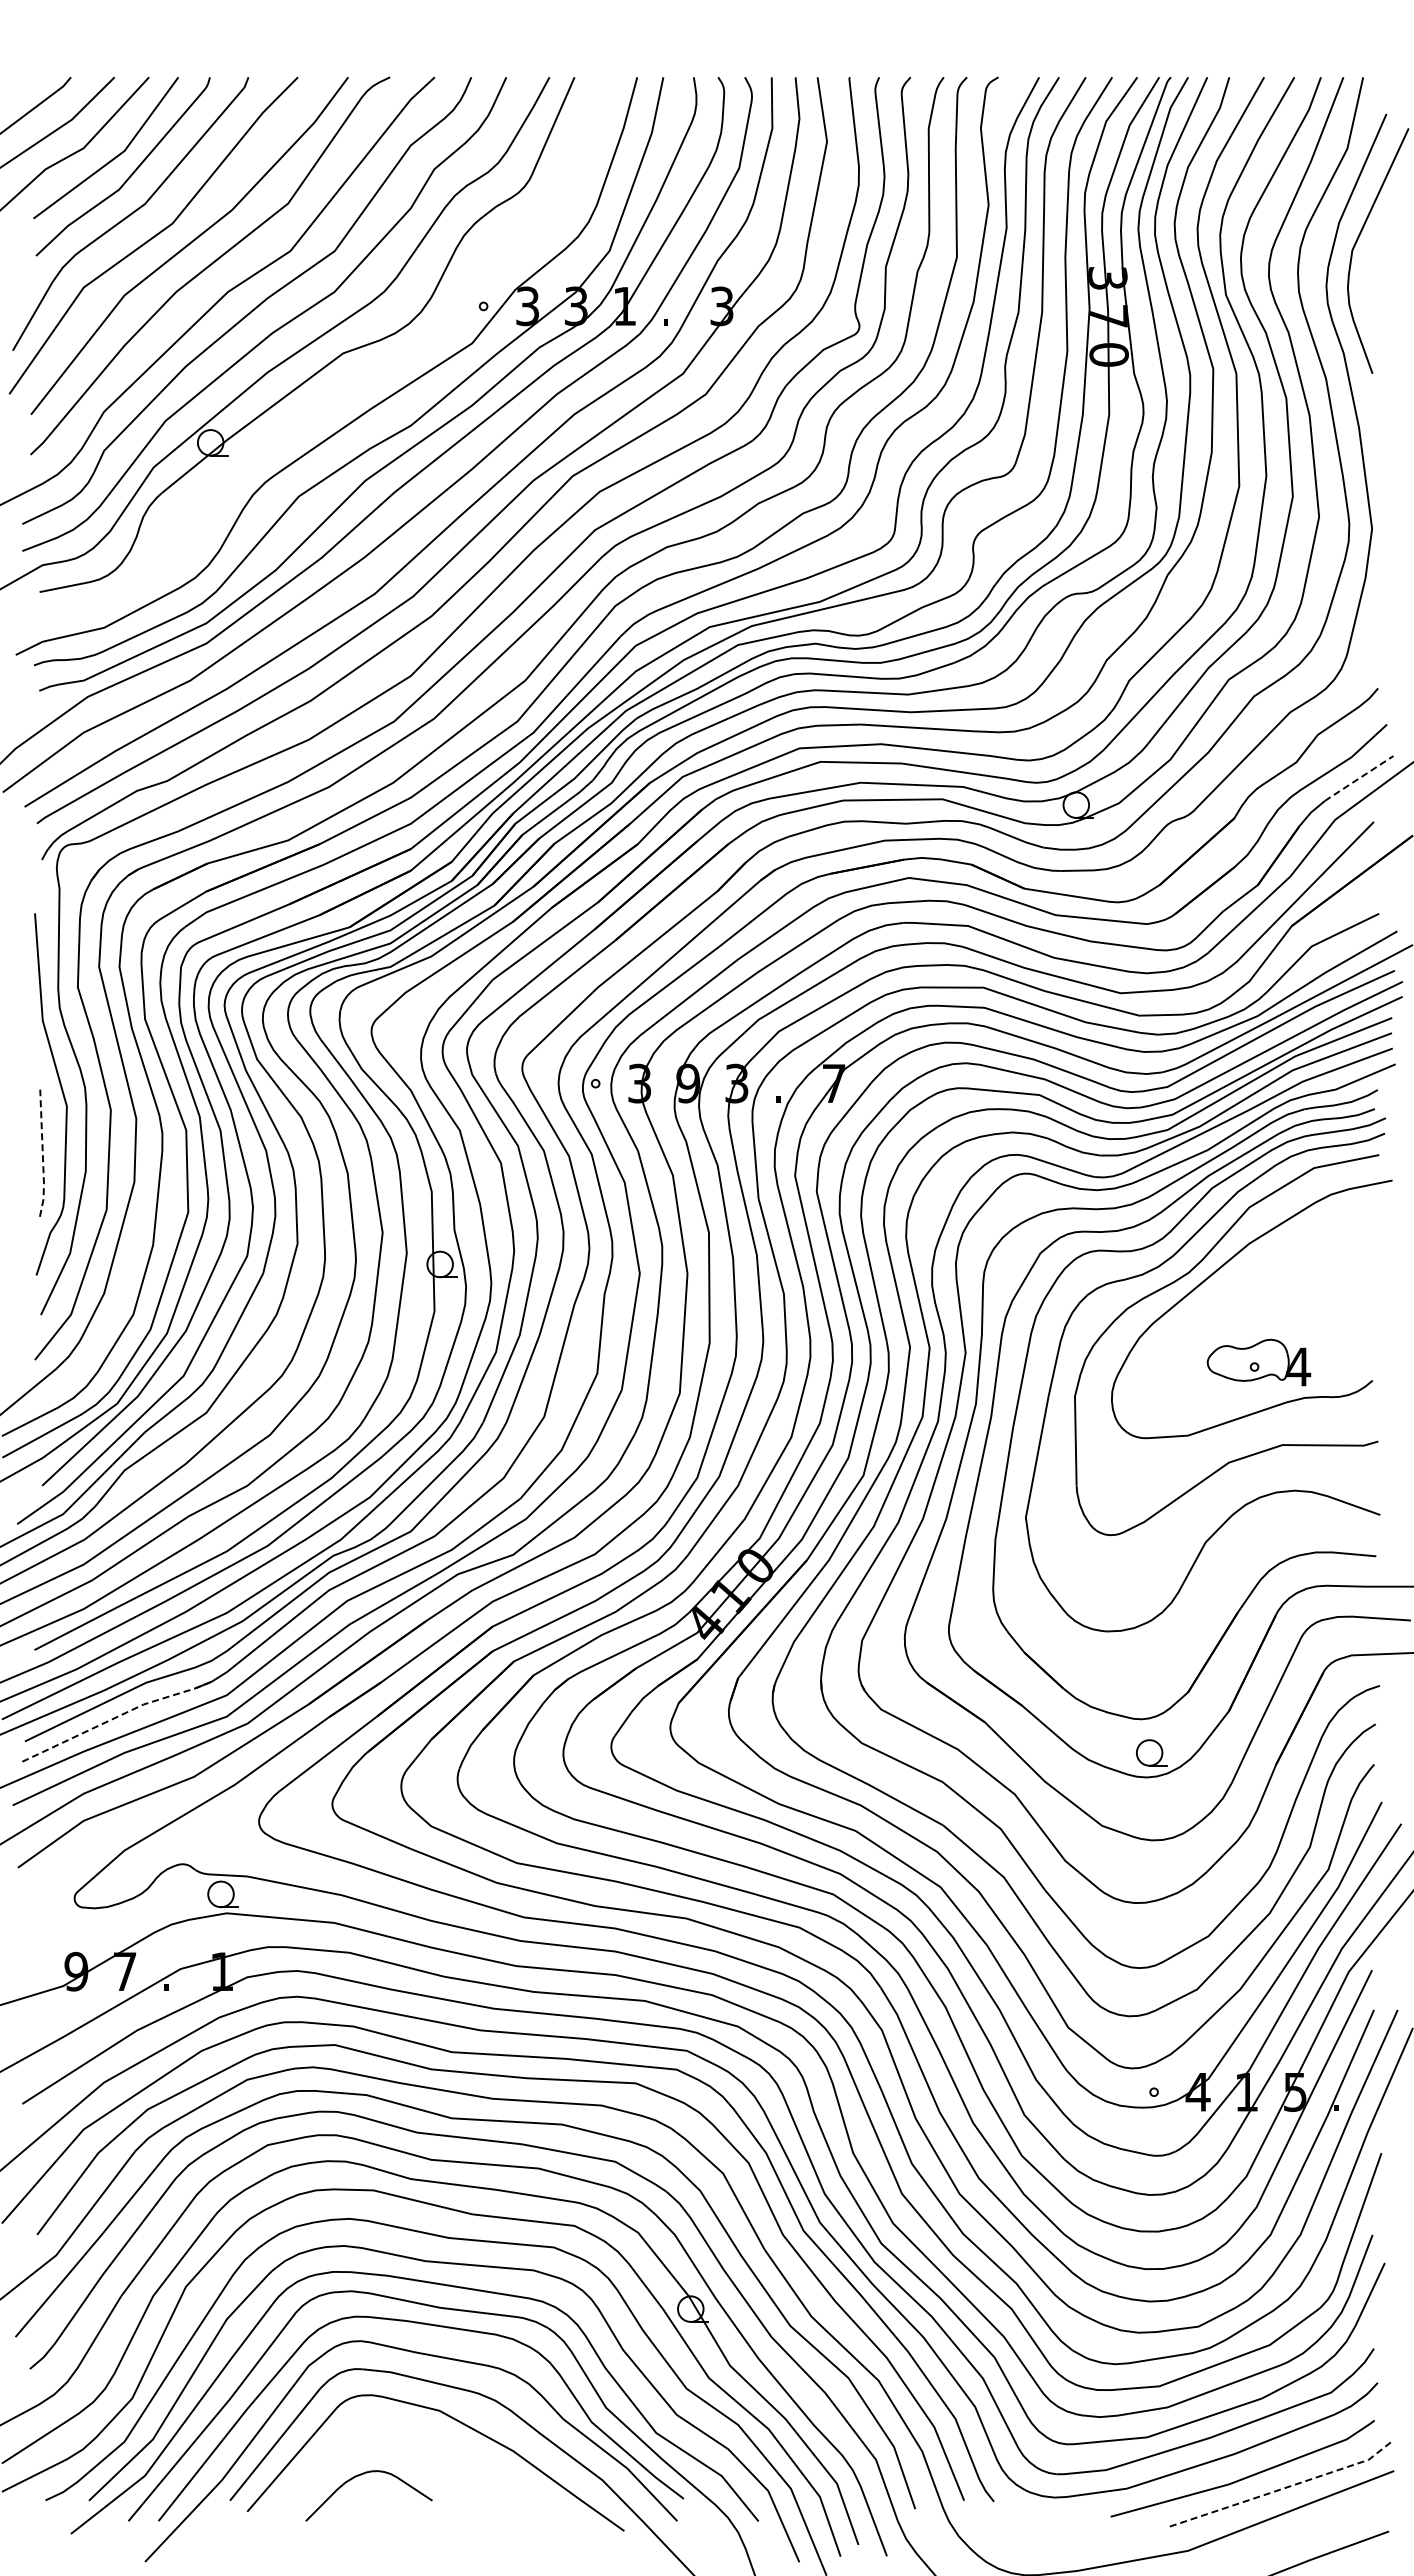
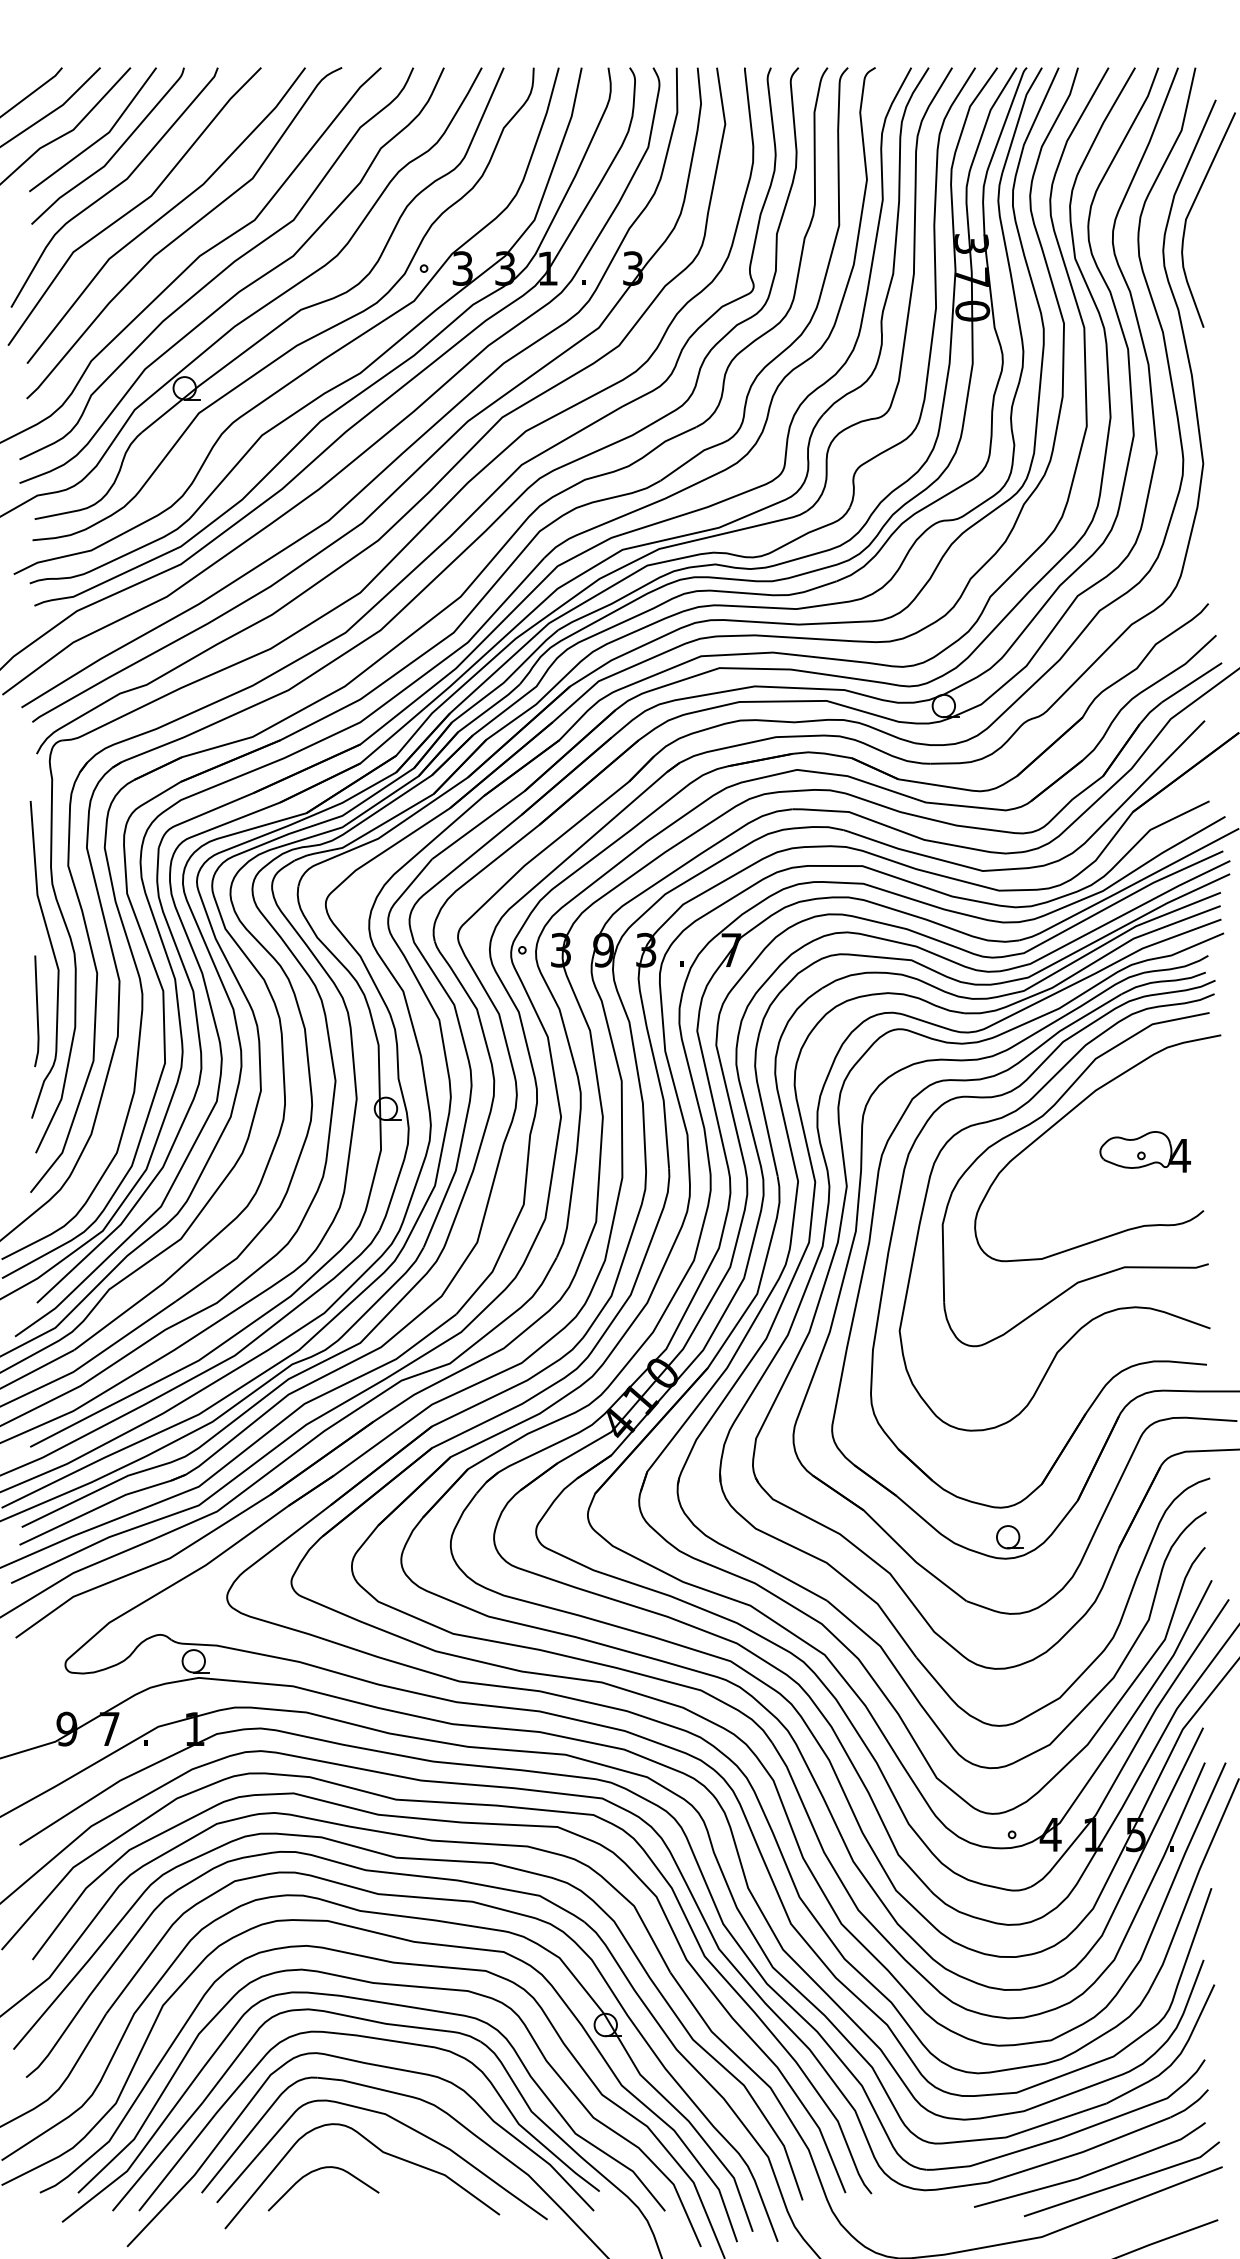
curve: (345, 389) -> (302, 341), added
line: (1358, 778) -> (1191, 682), dashed -> solid
line: (42, 1154) -> (37, 1012), dashed -> solid
part: (1258, 1362) -> (1144, 1151), moved
line: (116, 1717) -> (102, 1506), dashed -> solid
curve: (435, 2454) -> (381, 2152), added
line: (1282, 2489) -> (1124, 2183), dashed -> solid

